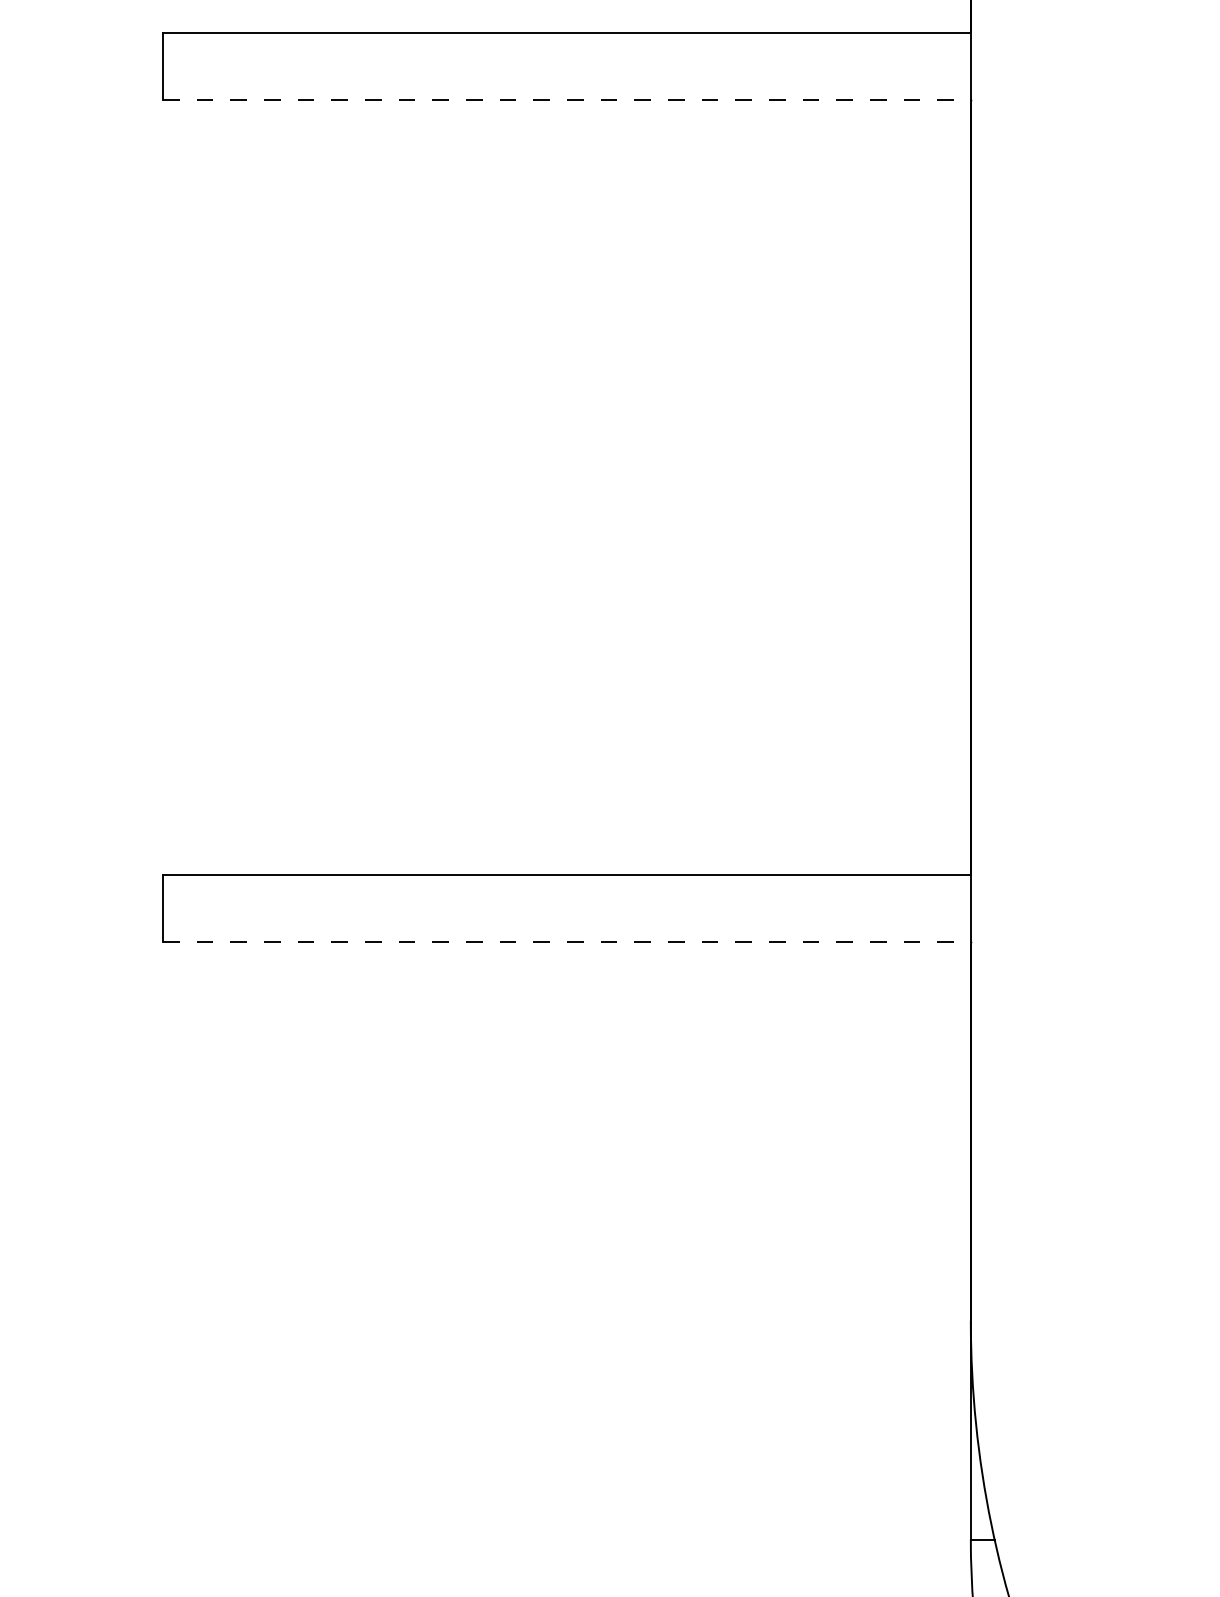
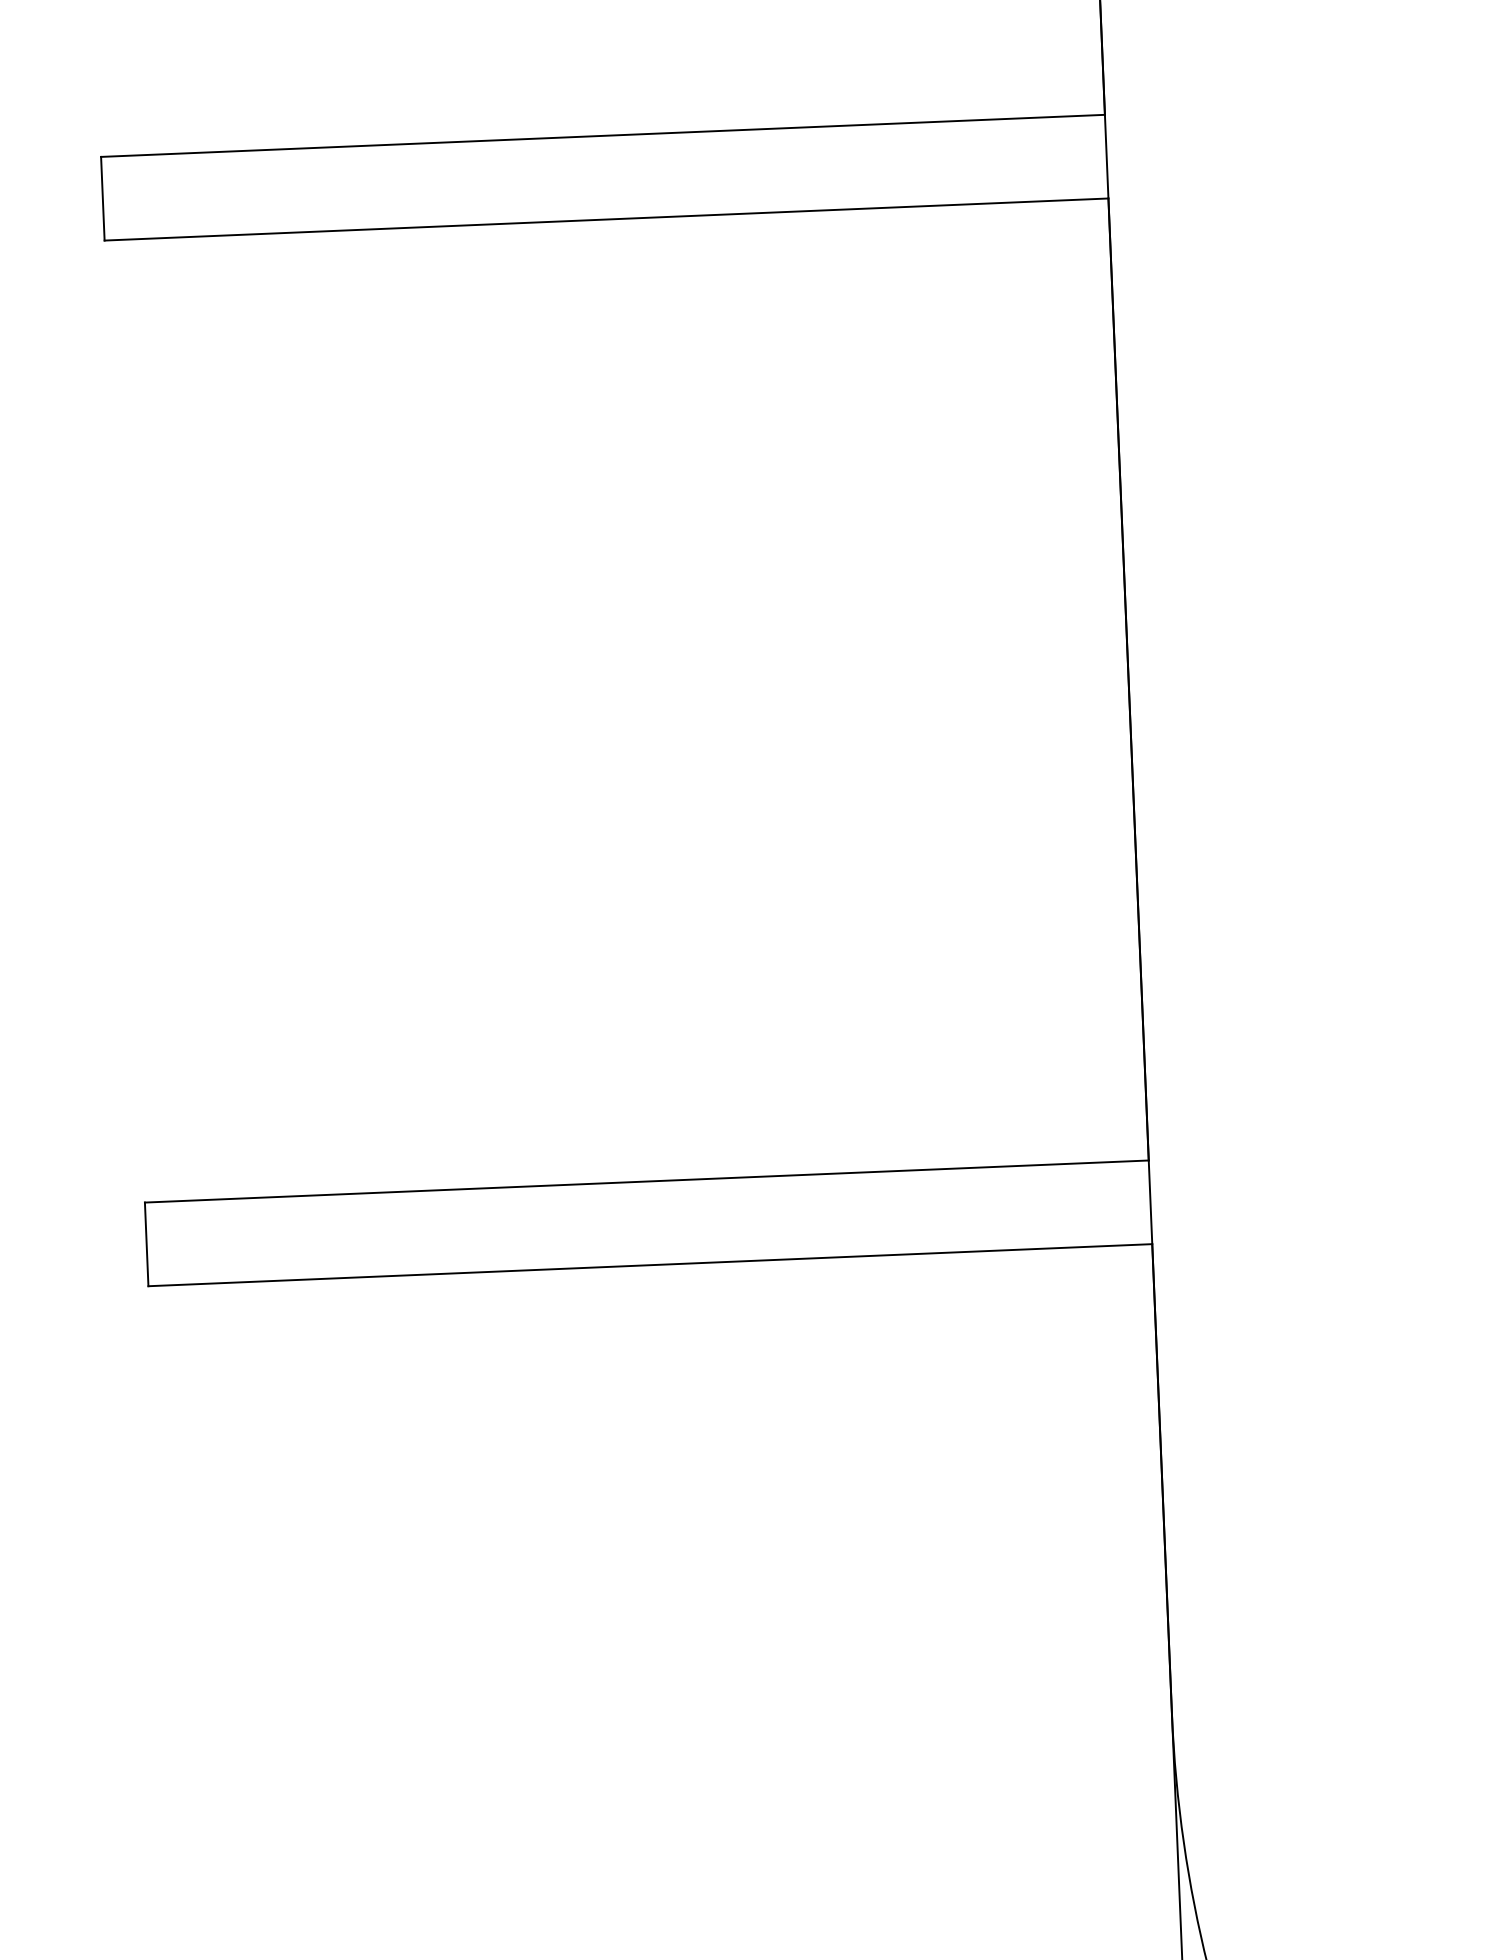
line: (566, 100) -> (606, 219), dashed -> solid
line: (566, 942) -> (649, 1265), dashed -> solid

